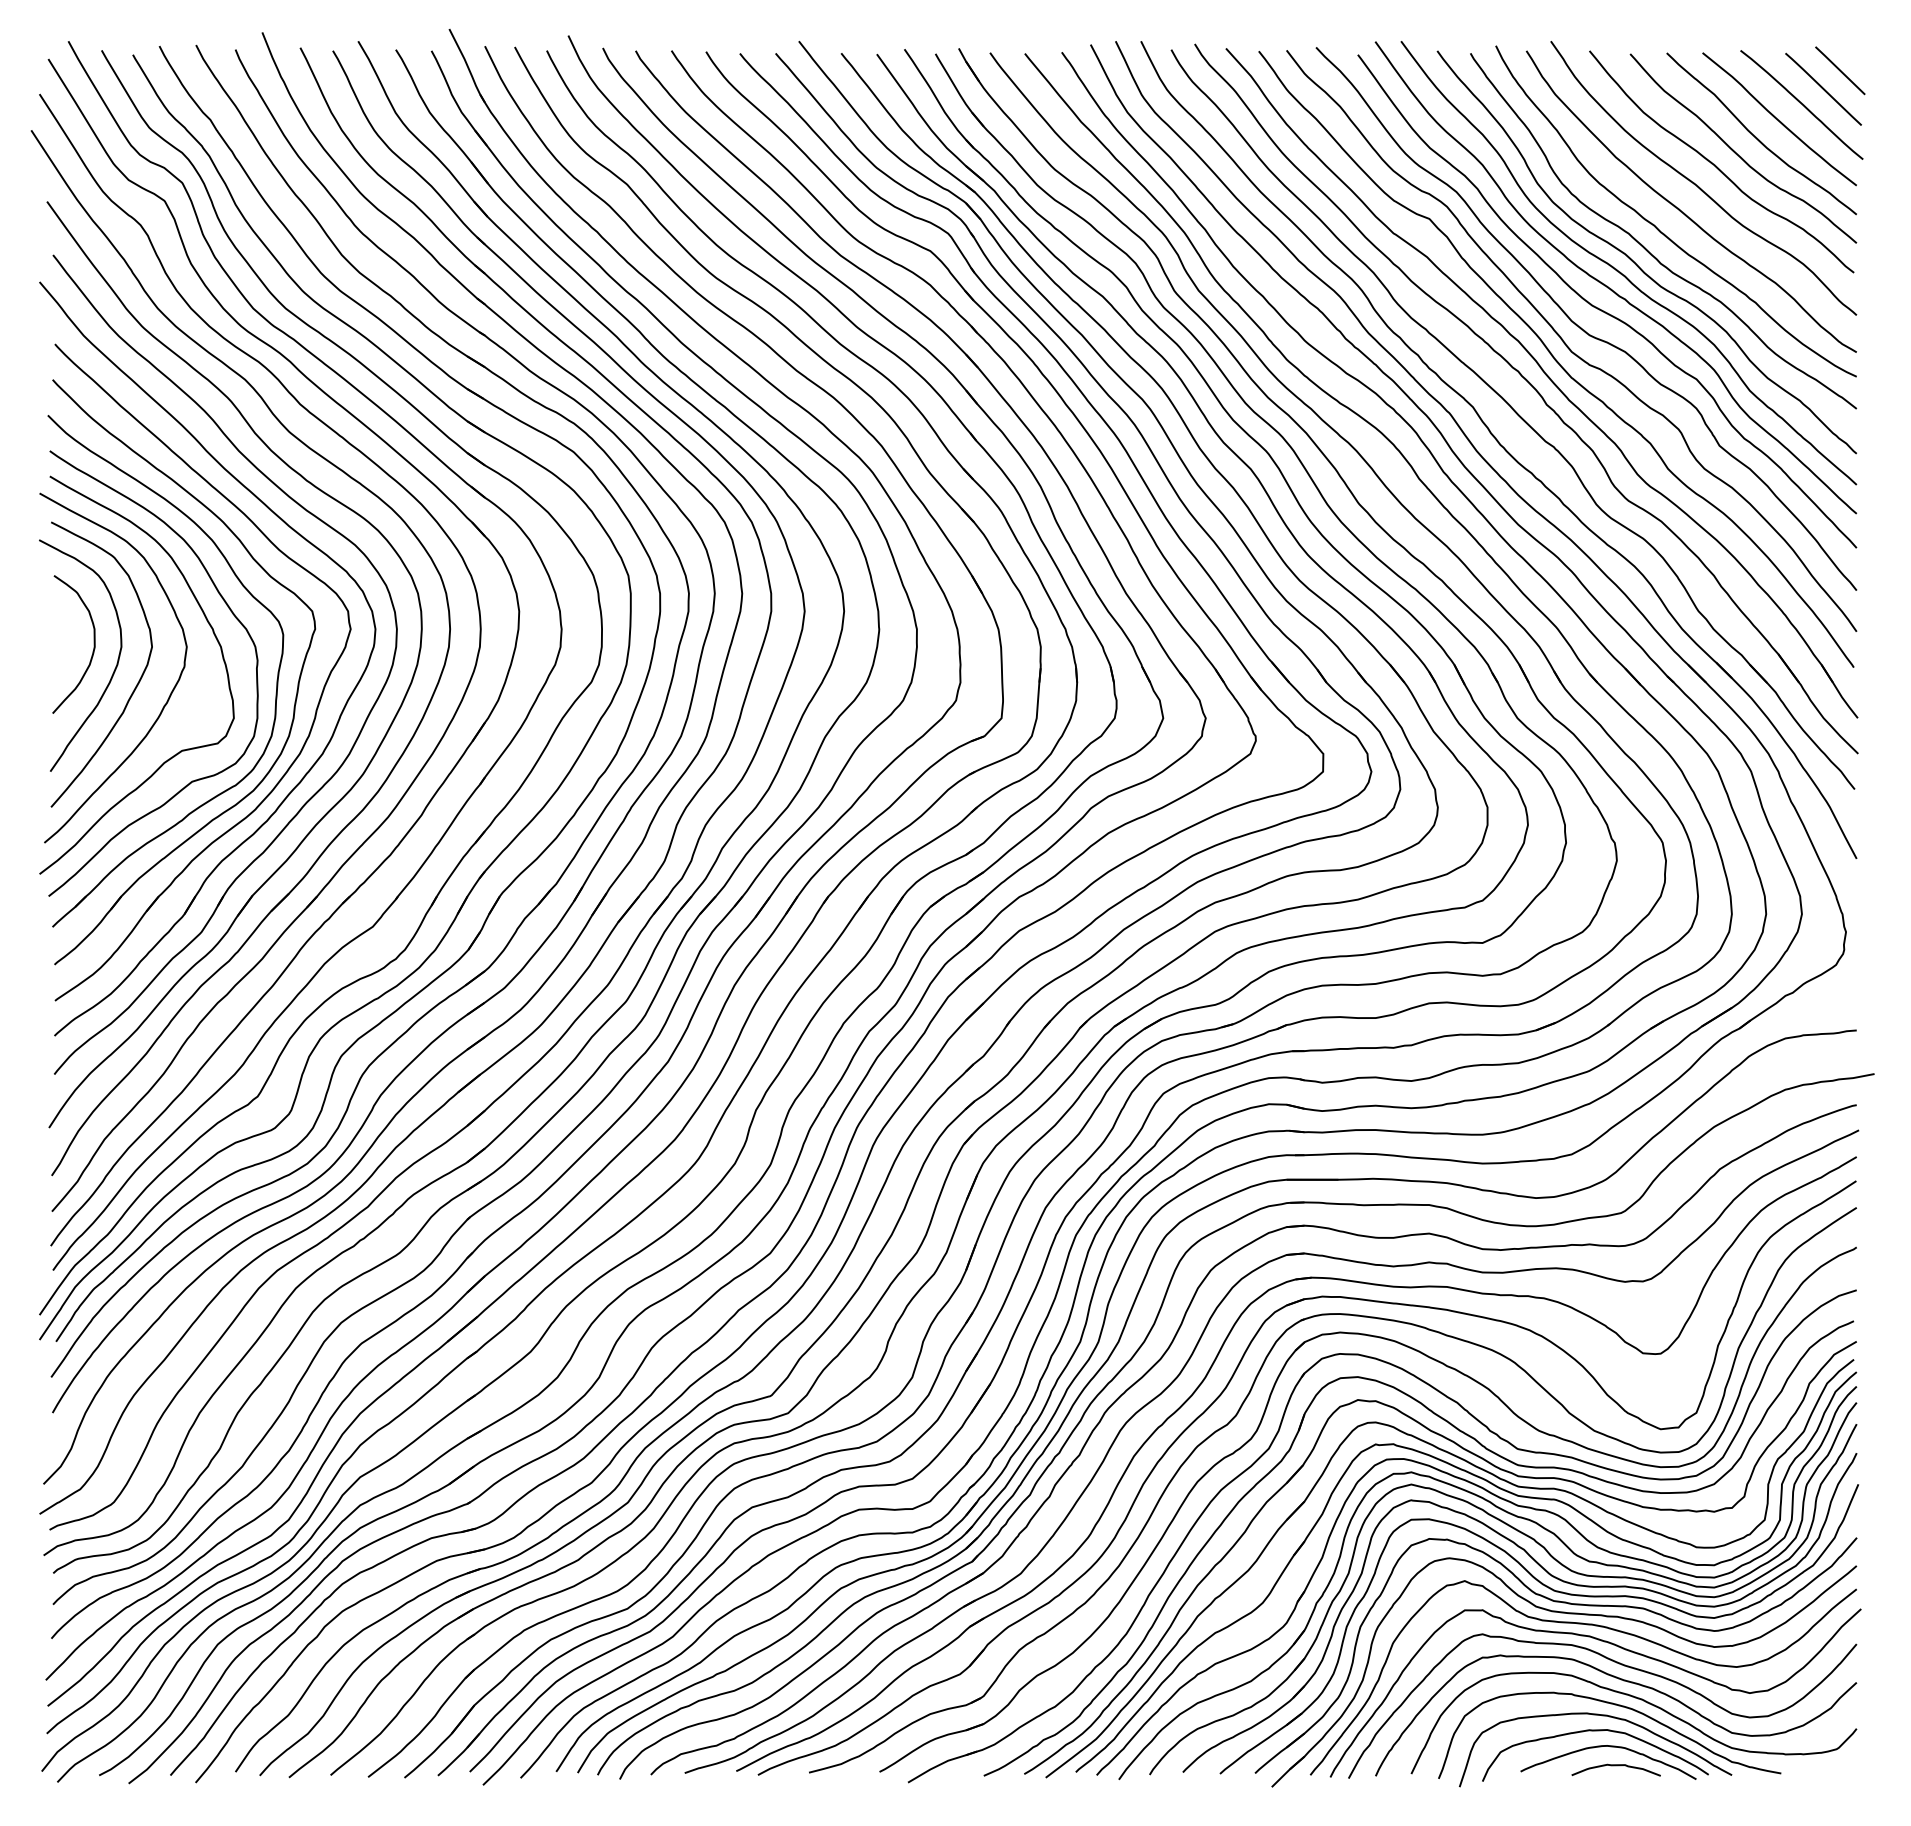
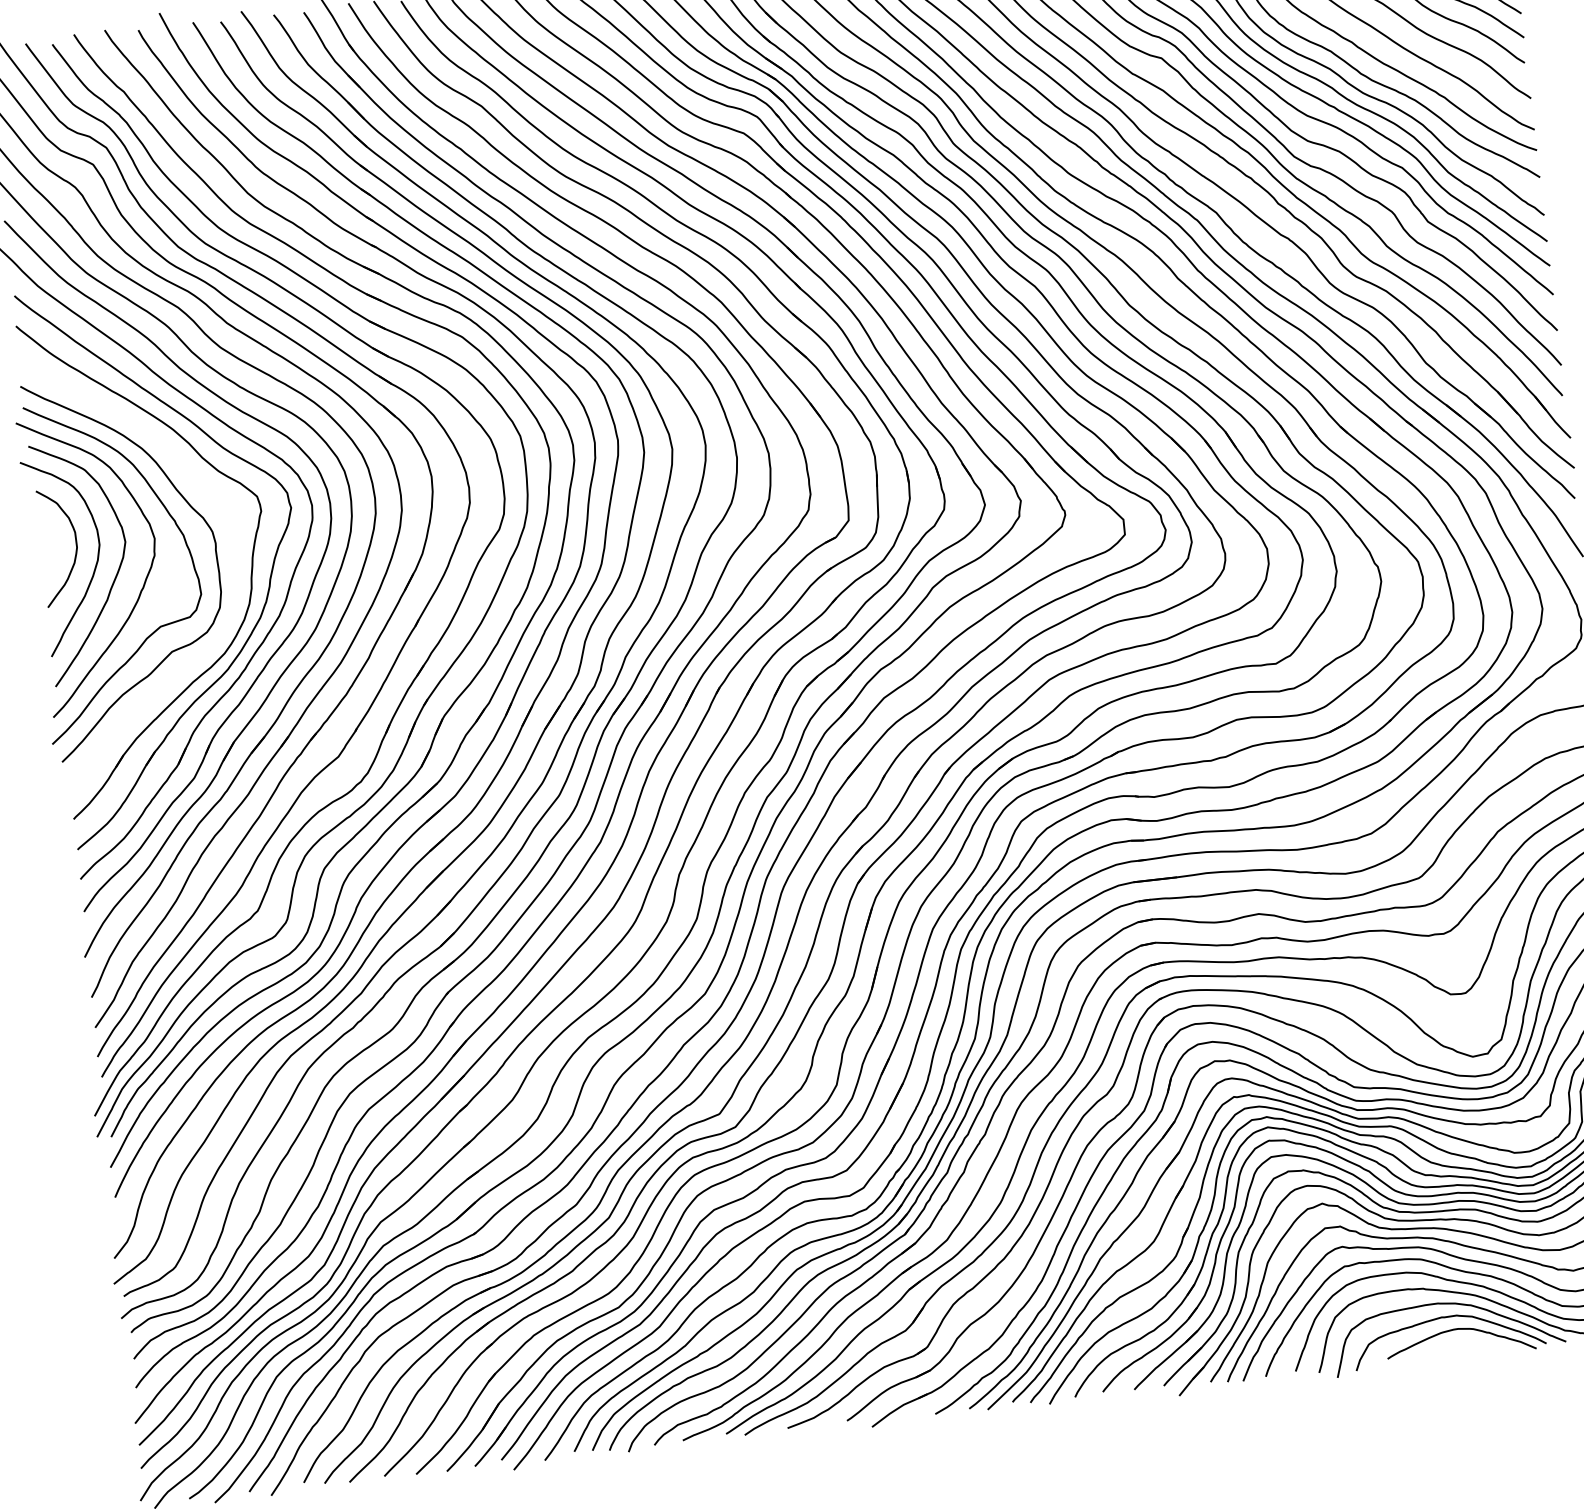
part: (276, 679) -> (233, 557), removed
curve: (1615, 1766) -> (1467, 1345), removed

